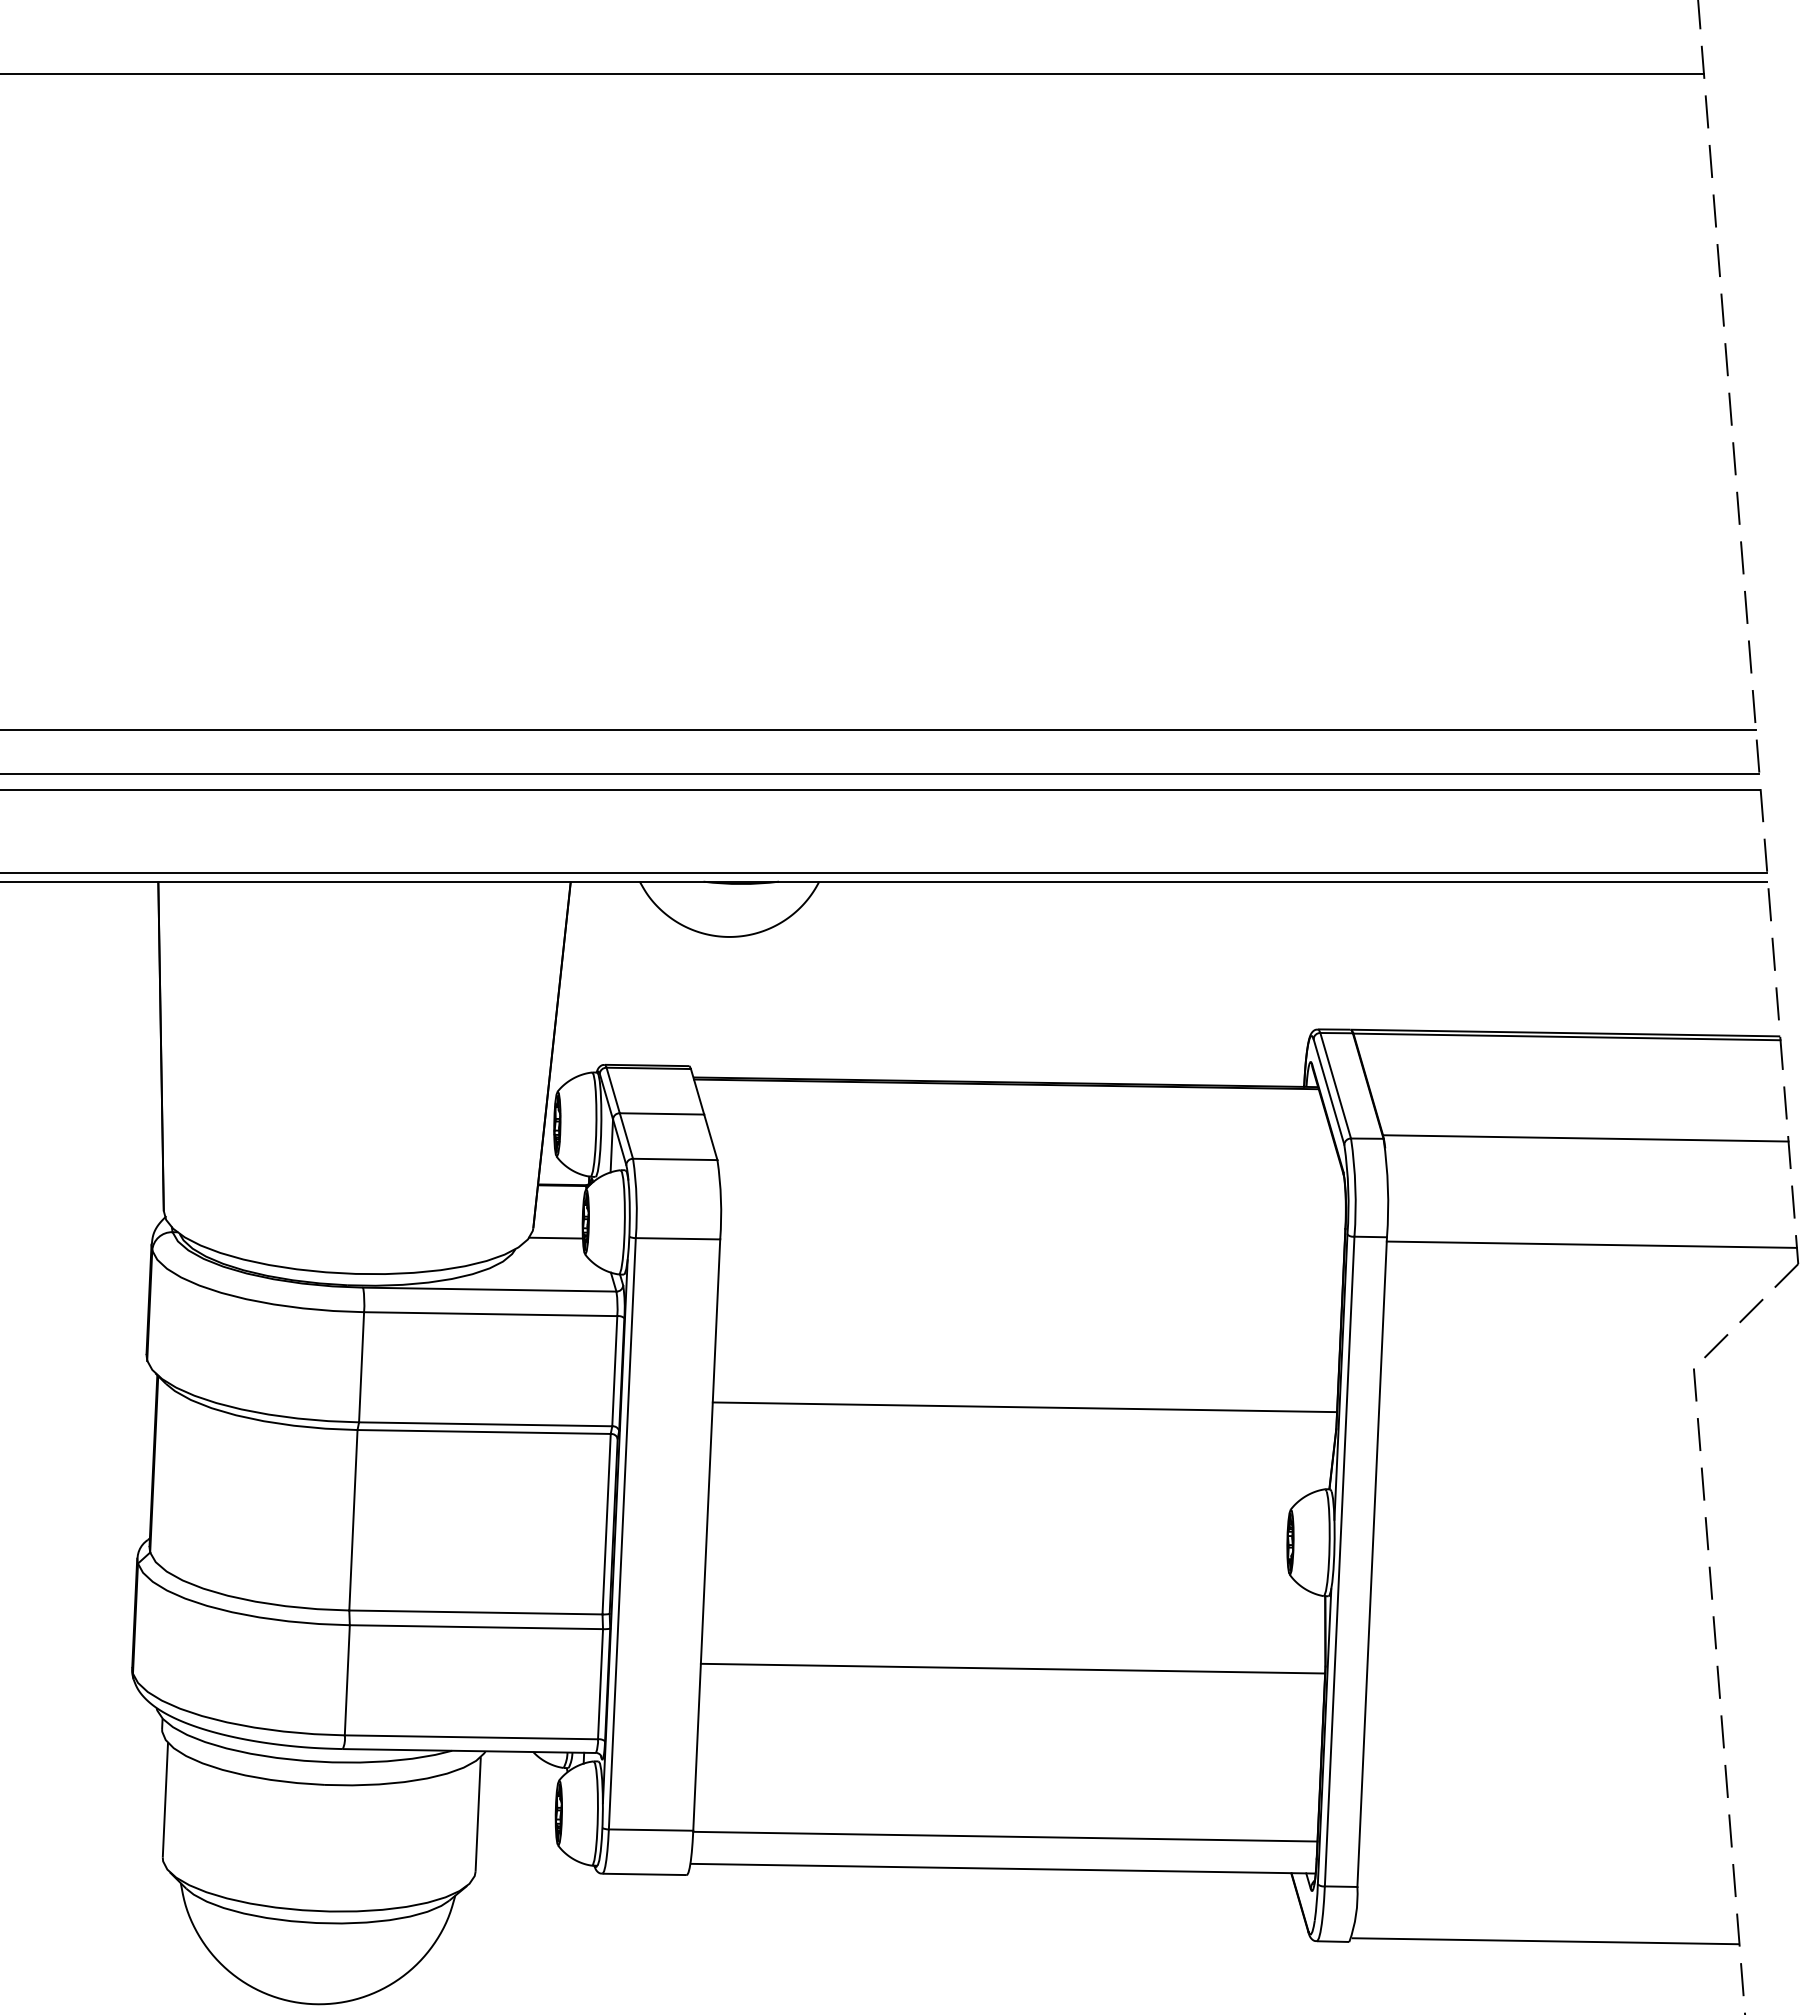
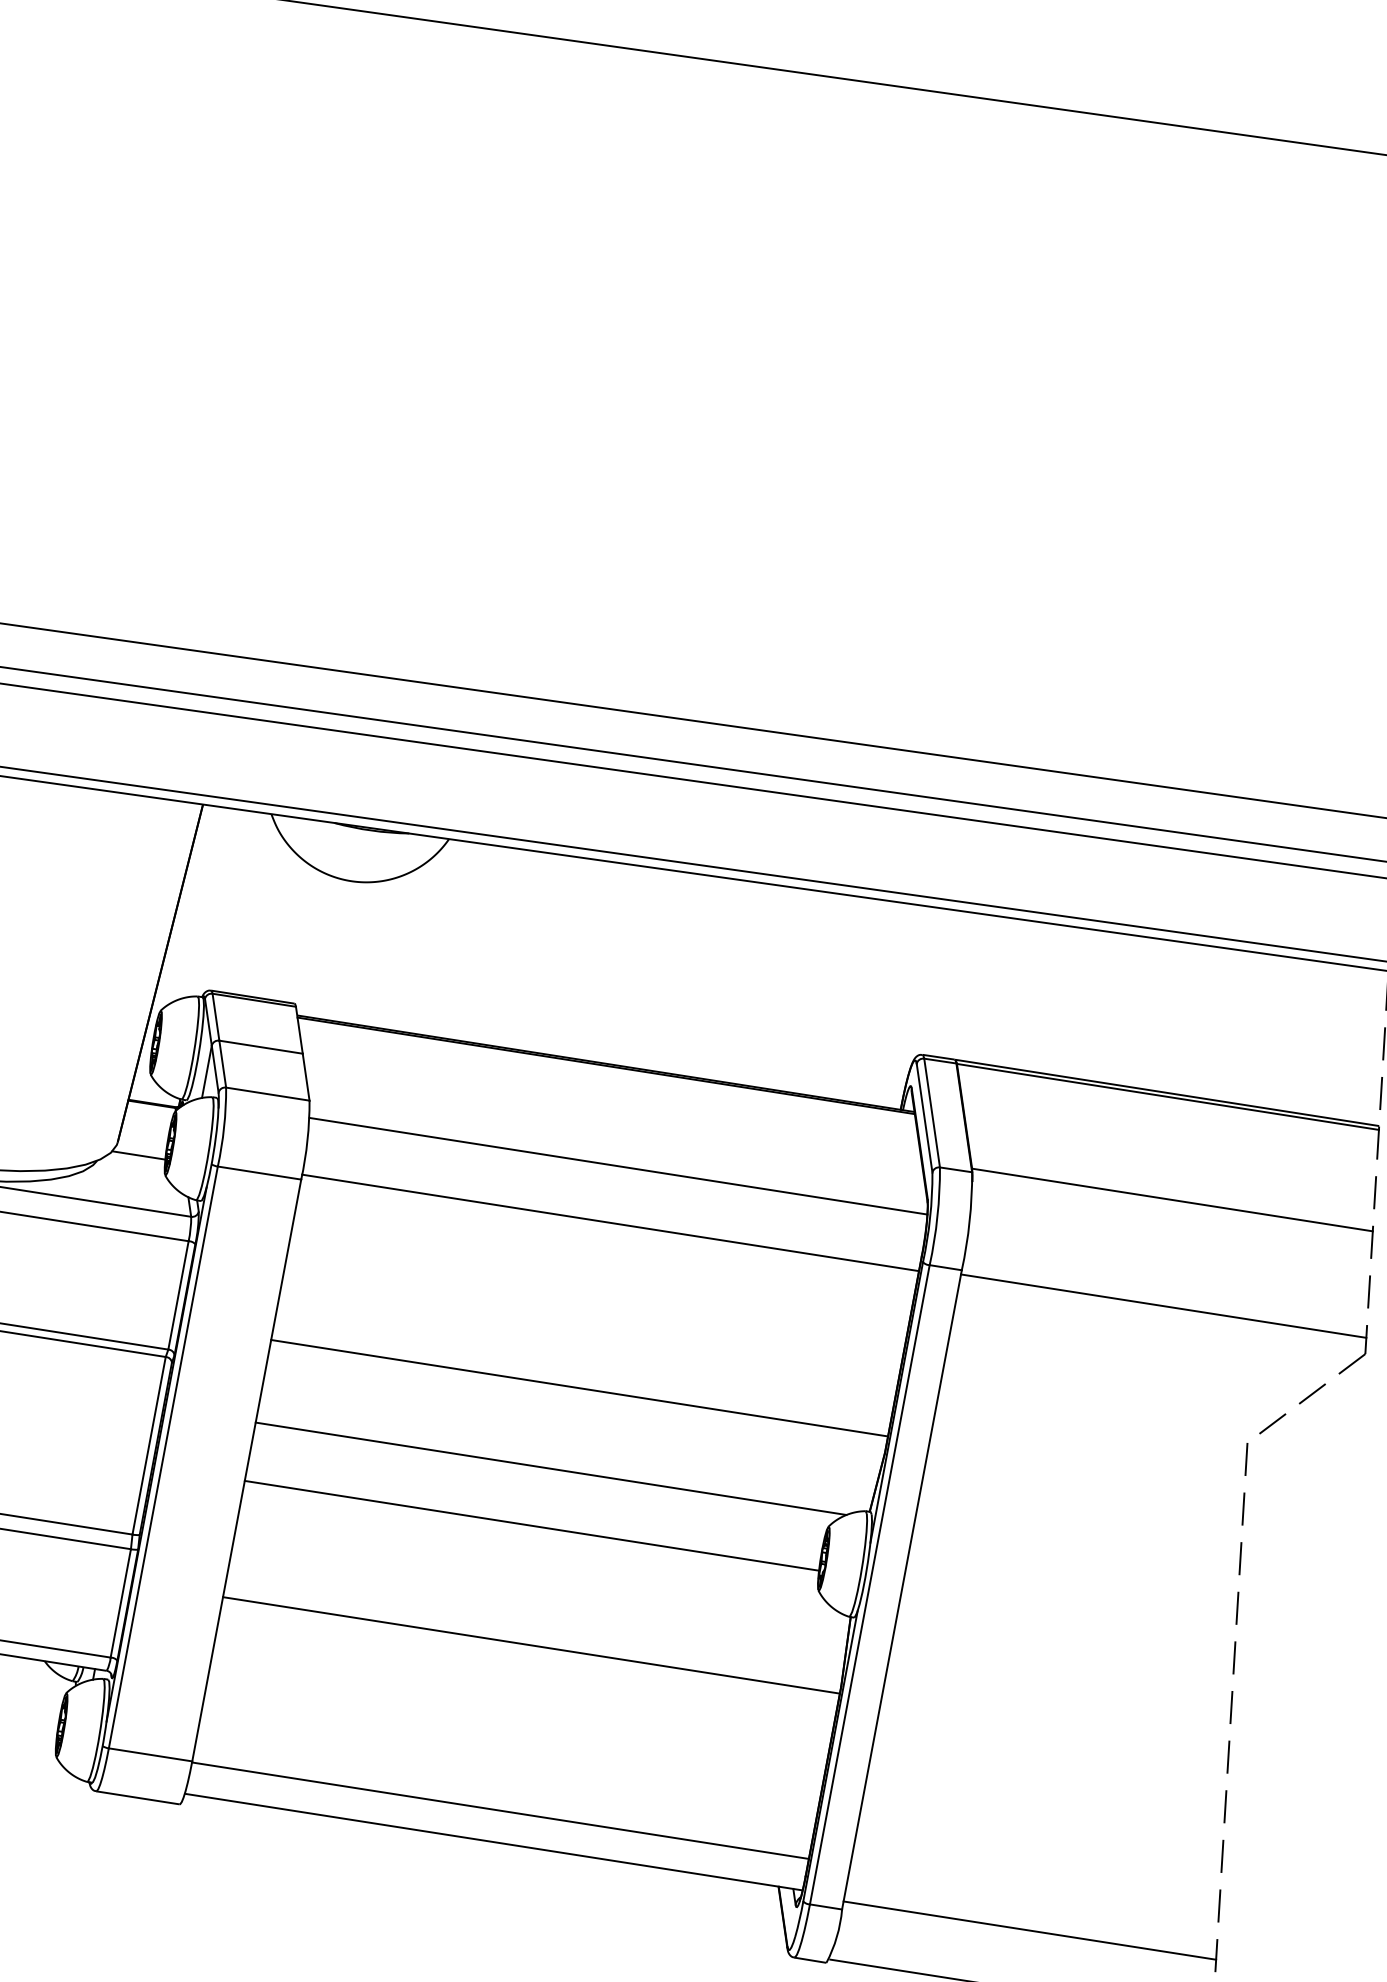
line: (1032, 1181) -> (618, 1165), added
line: (1032, 1239) -> (610, 1223), added
line: (1007, 1490) -> (550, 1468), added
line: (996, 1549) -> (531, 1525), added
line: (1545, 1881) -> (1029, 1930), added

